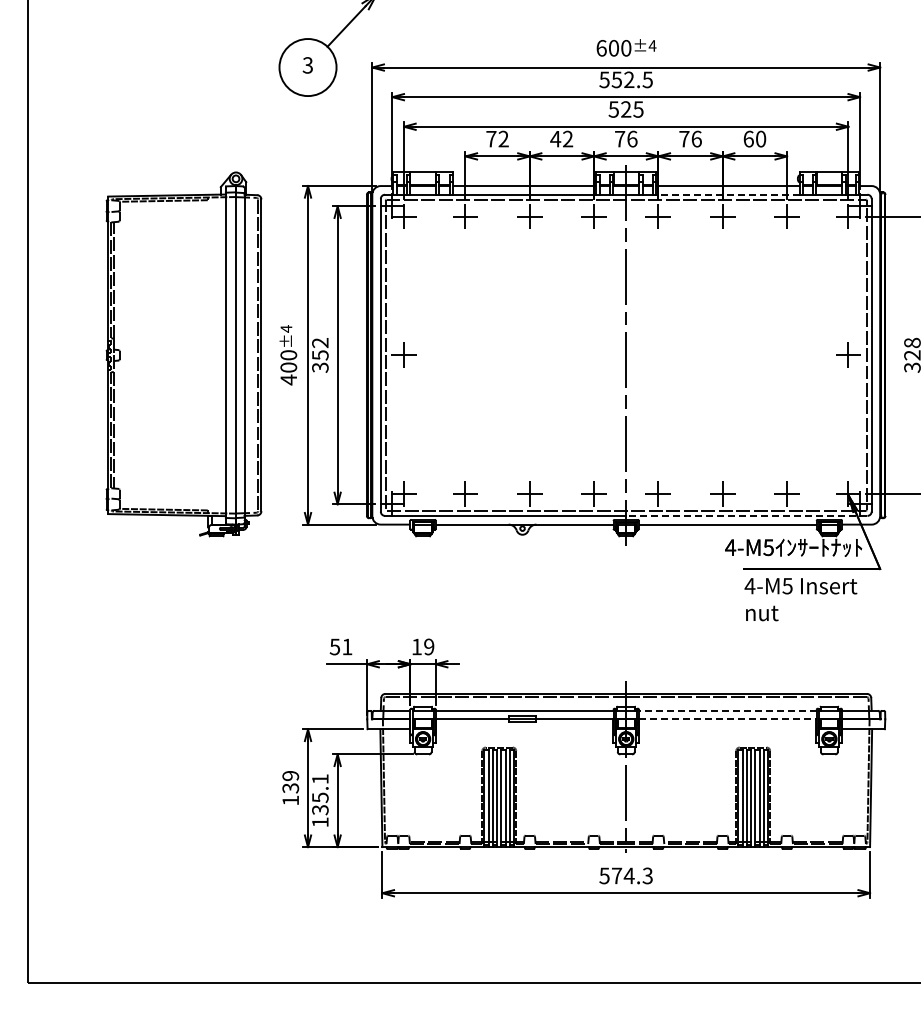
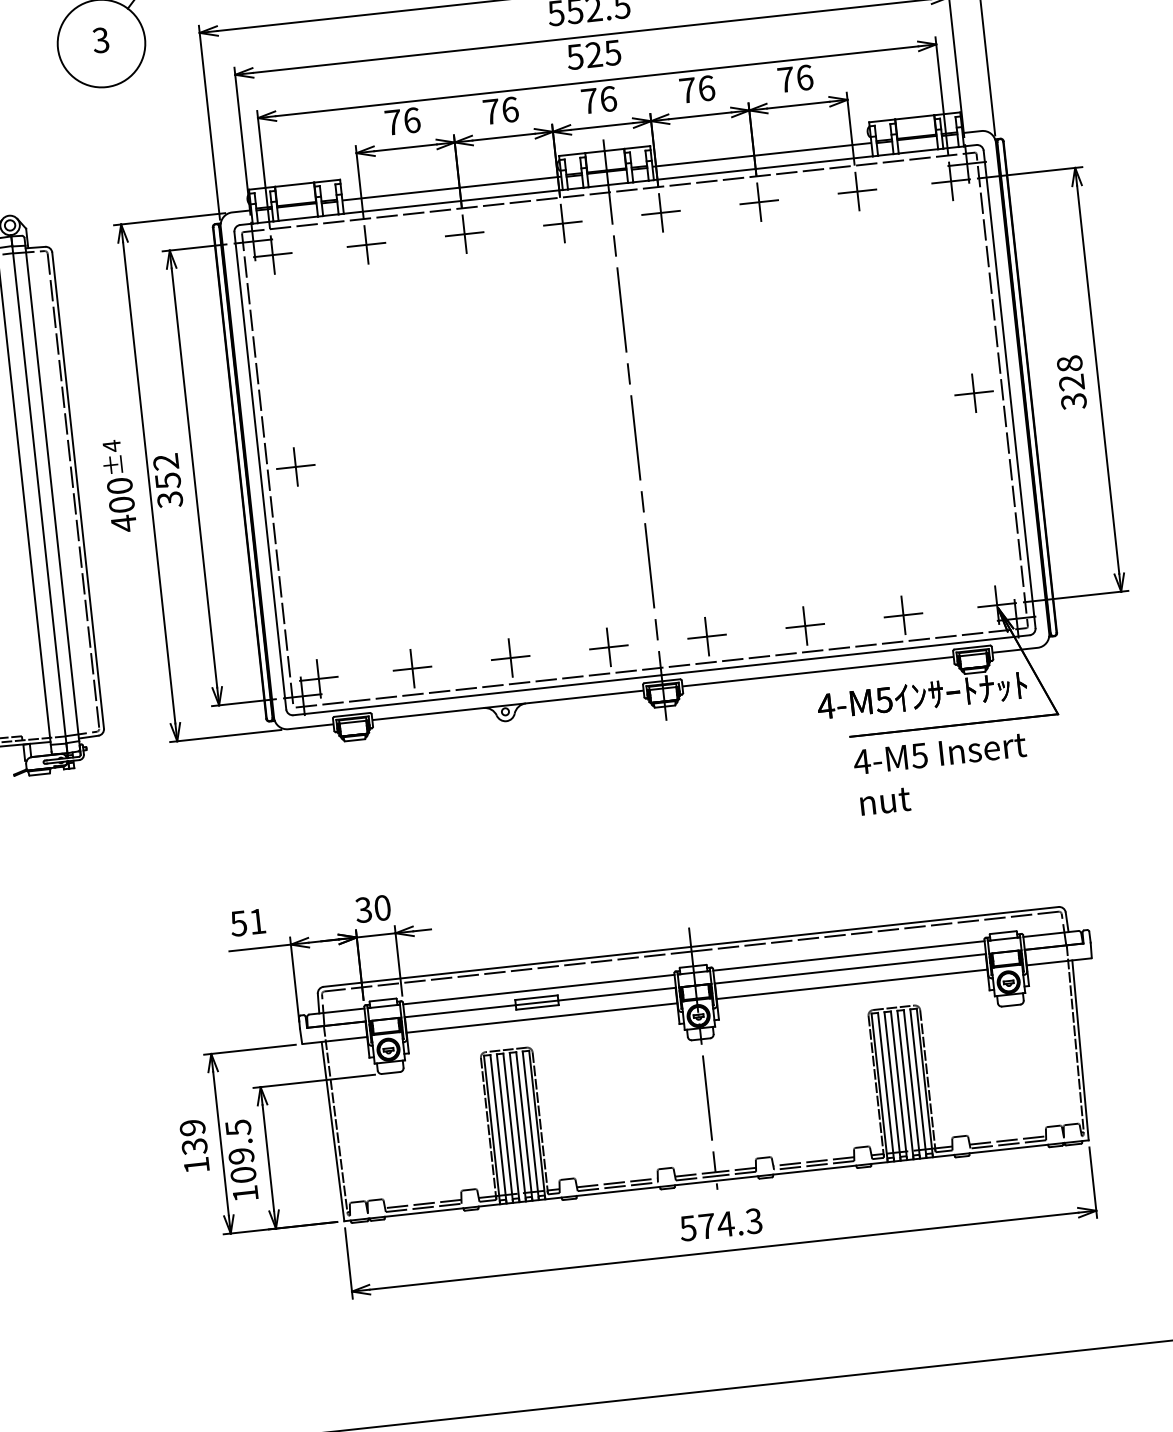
text: (503, 138) -> (411, 119), 72 -> 76
text: (561, 138) -> (500, 109), 42 -> 76
text: (754, 138) -> (794, 77), 60 -> 76
line: (727, 194) -> (762, 167), dashed -> solid
line: (746, 515) -> (845, 654), dashed -> solid
text: (422, 646) -> (372, 908), 19 -> 30
line: (727, 710) -> (848, 955), dashed -> solid
line: (727, 719) -> (849, 969), dashed -> solid
line: (524, 729) -> (541, 1018), added
line: (727, 729) -> (851, 984), added
text: (320, 794) -> (241, 1151), 135.1 -> 109.5

